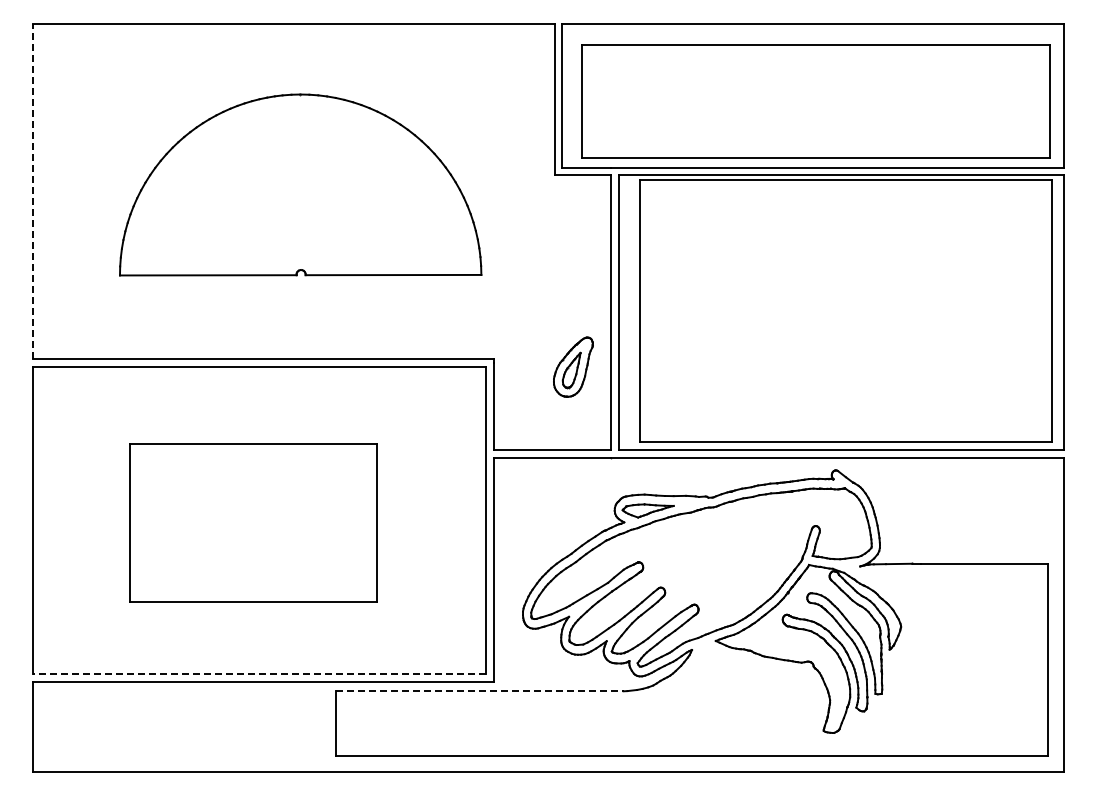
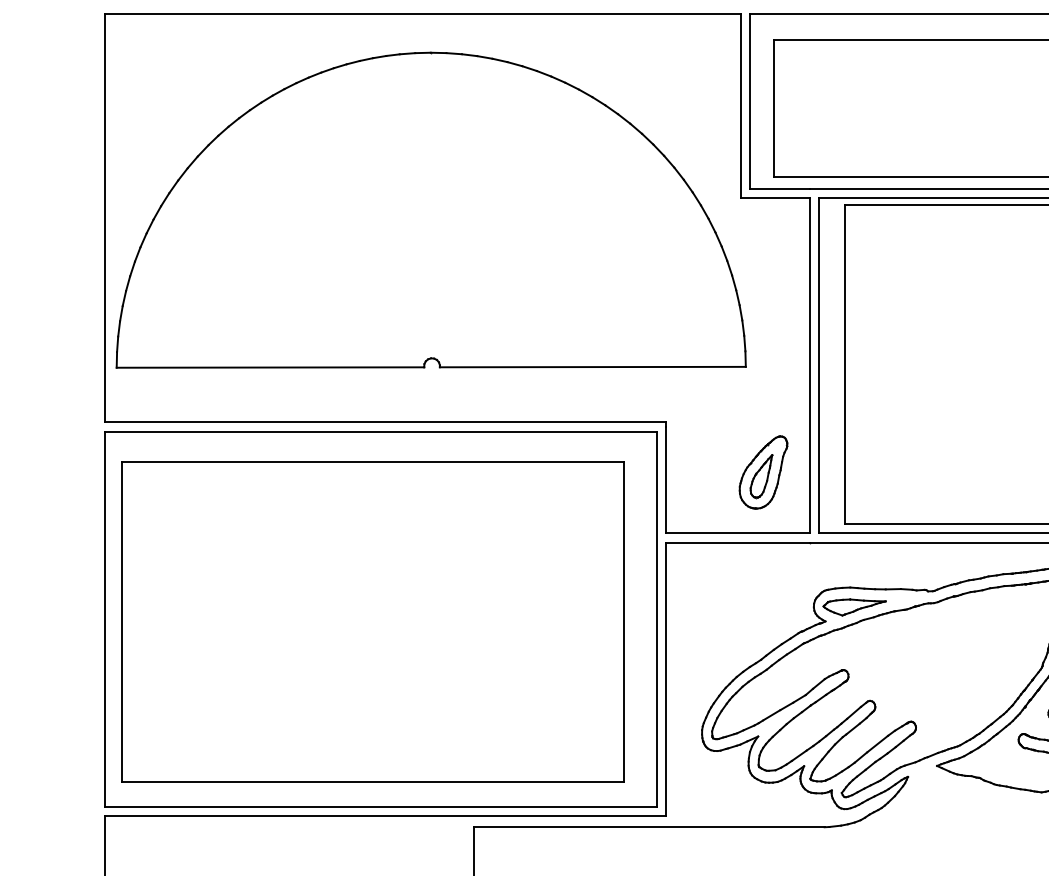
part: (300, 184) -> (430, 209), size x1.43
line: (32, 191) -> (104, 218), dashed -> solid
part: (573, 366) -> (763, 471), moved
part: (252, 522) -> (372, 621), size x1.67
line: (259, 674) -> (380, 806), dashed -> solid
line: (480, 691) -> (650, 827), dashed -> solid

